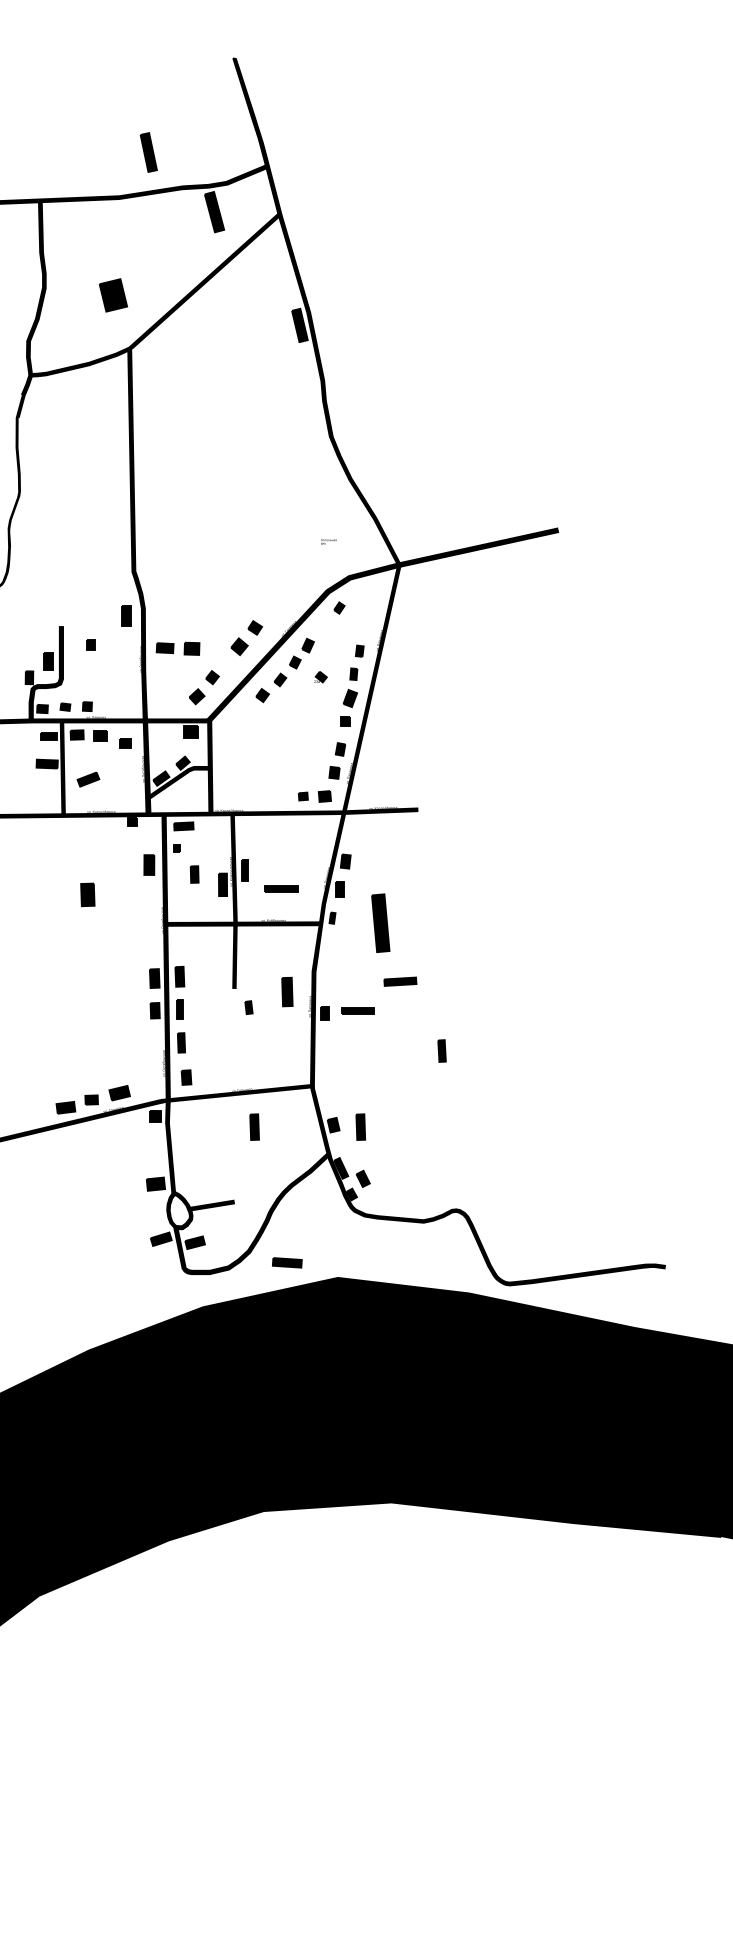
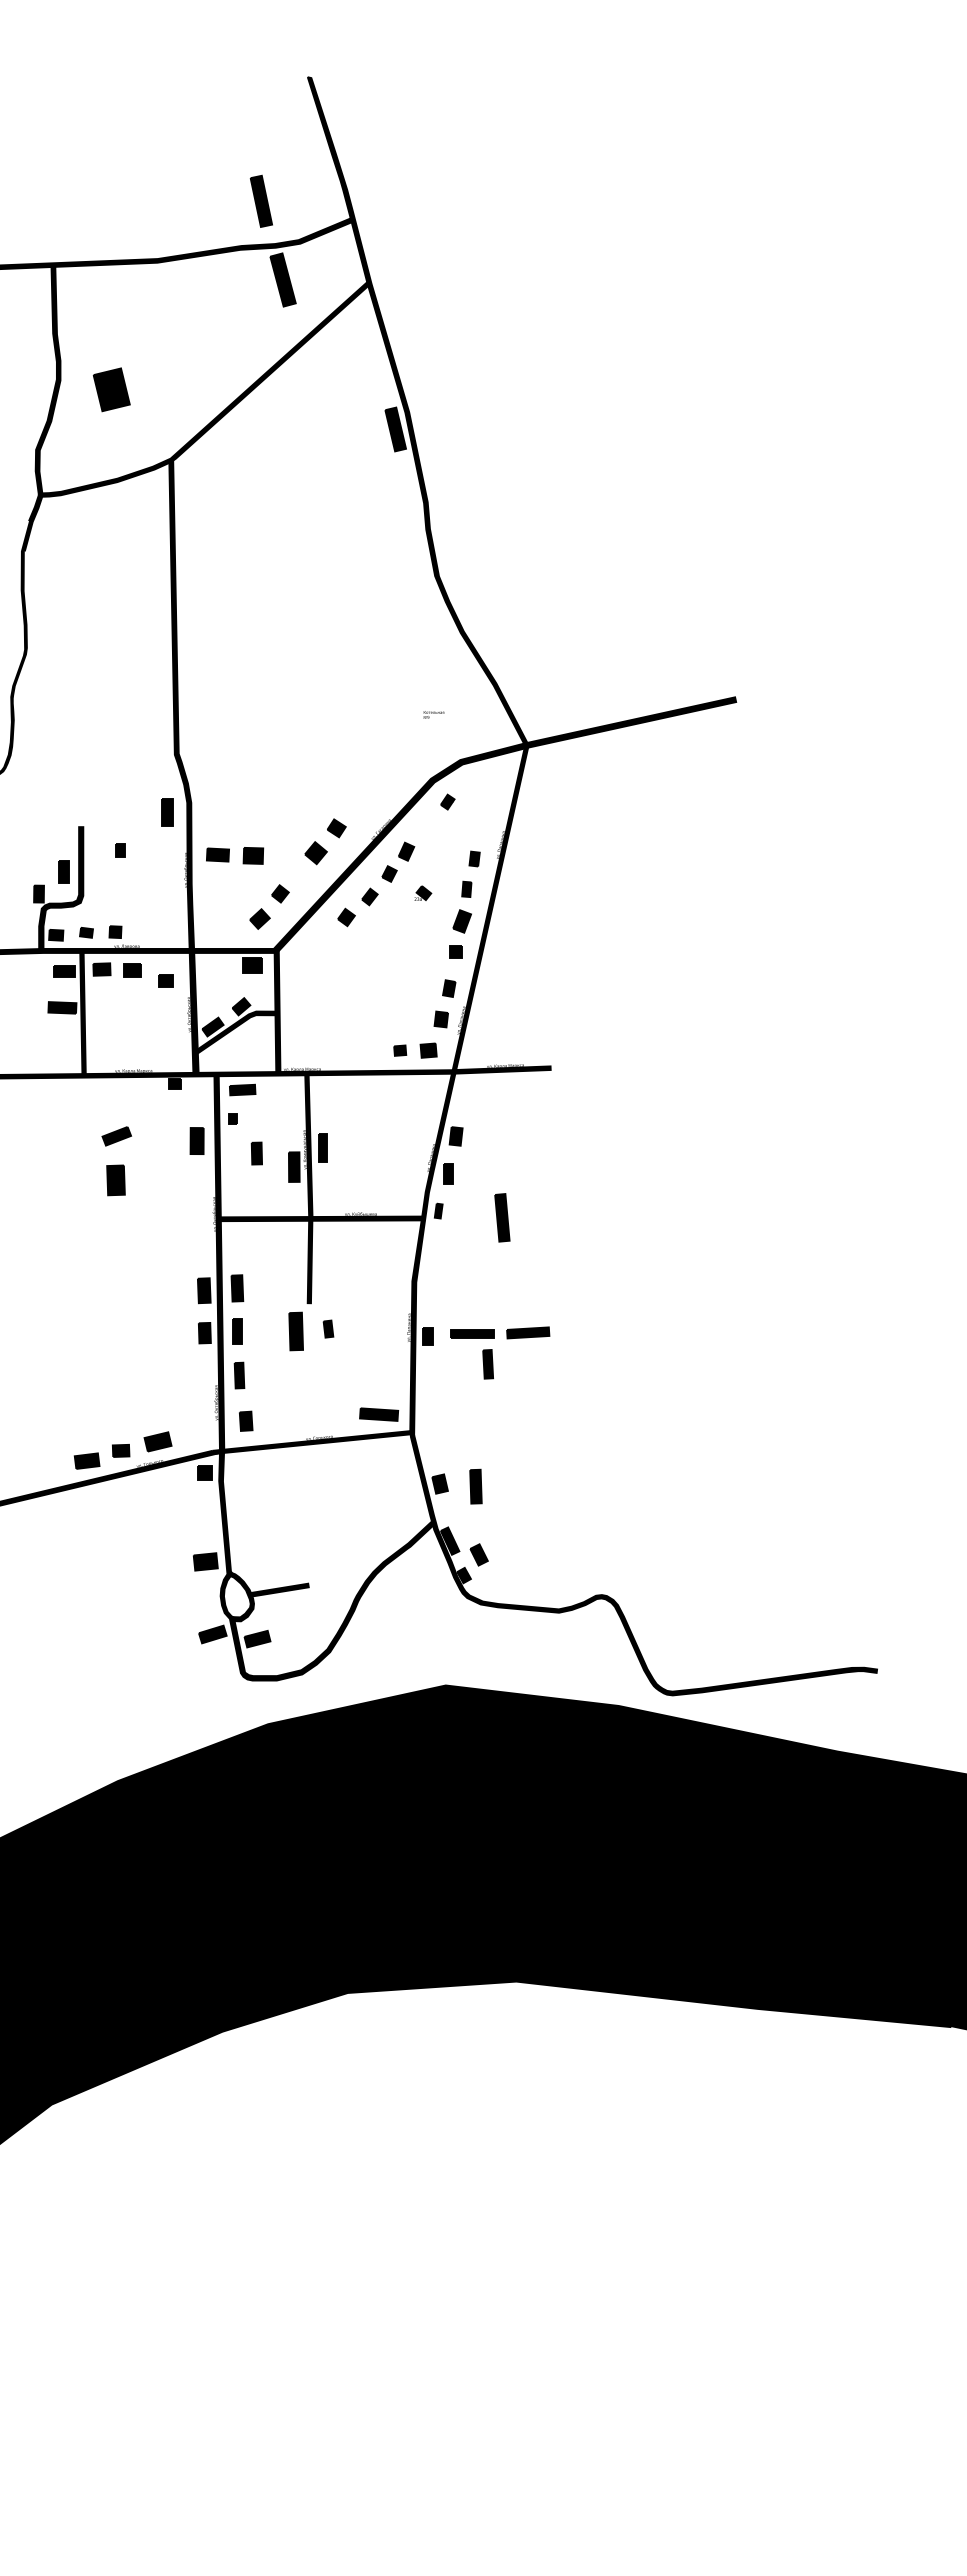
part: (148, 151) -> (260, 200), moved
part: (113, 295) -> (111, 389), moved
part: (88, 779) -> (116, 1136), moved
part: (281, 888) -> (371, 1172), removed
part: (380, 923) -> (502, 1217), size x0.62
part: (400, 981) -> (528, 1332), moved
part: (286, 992) -> (295, 1331), moved
part: (441, 1051) -> (487, 1364), moved
part: (254, 1127) -> (335, 1486), removed
part: (287, 1262) -> (379, 1414), moved

